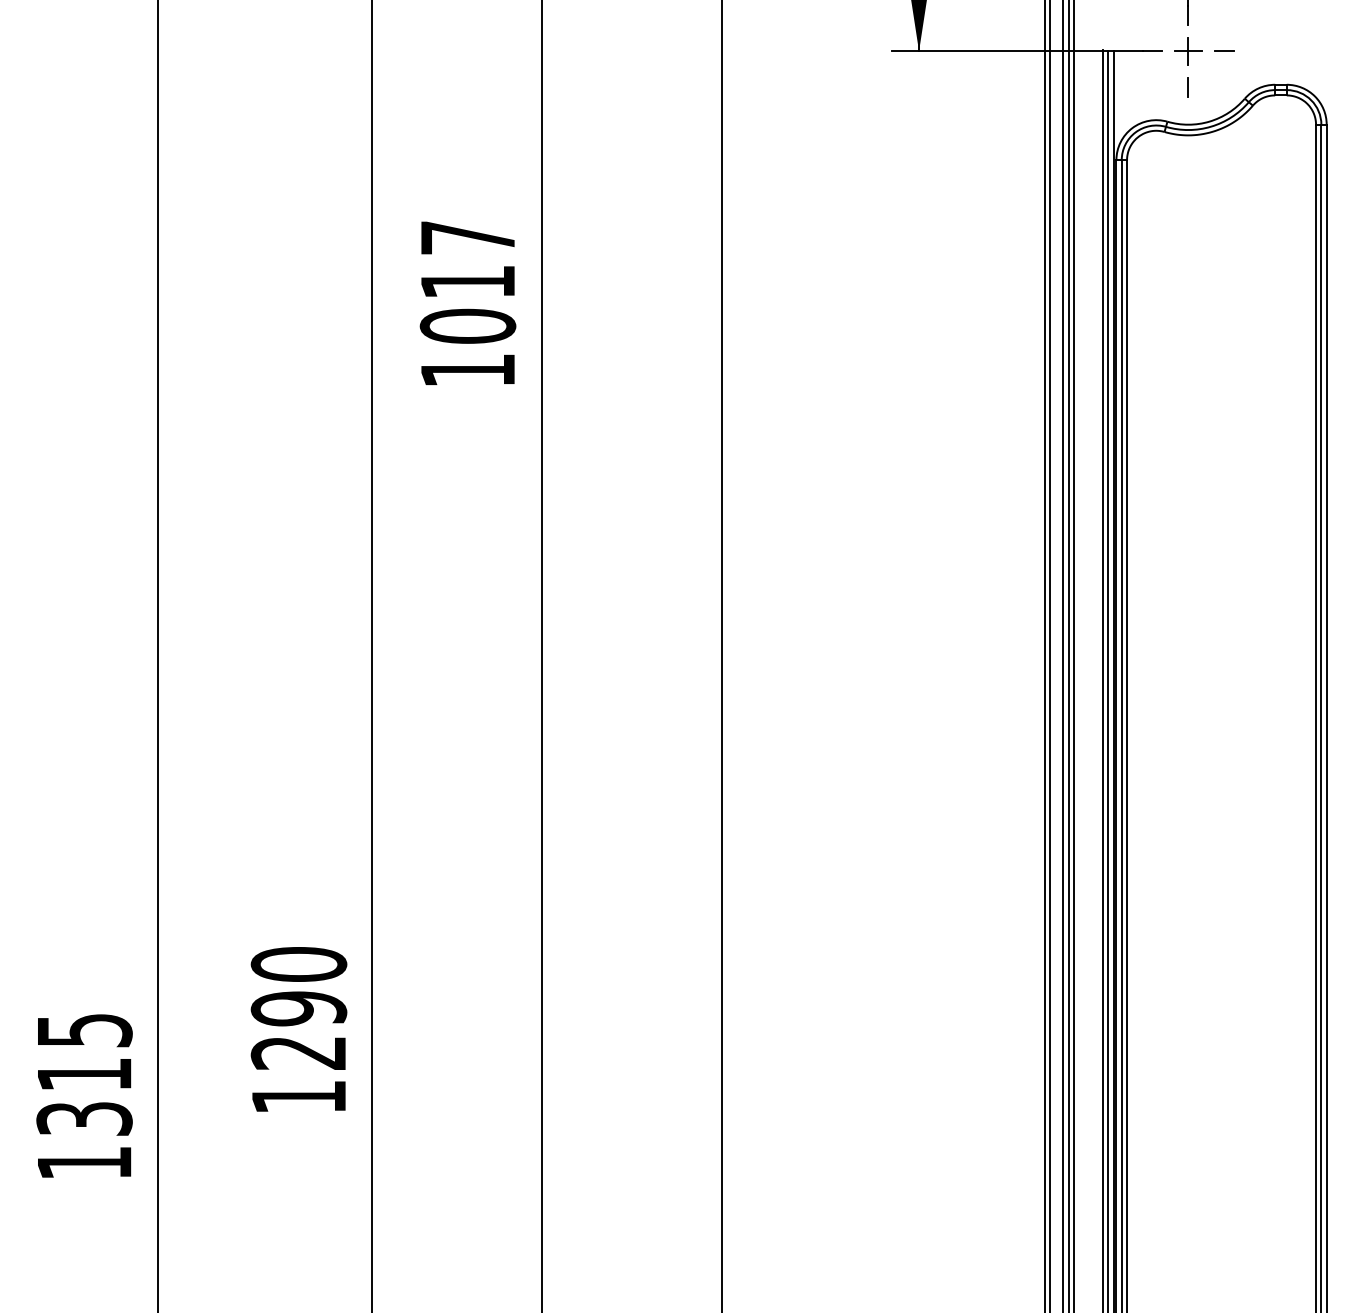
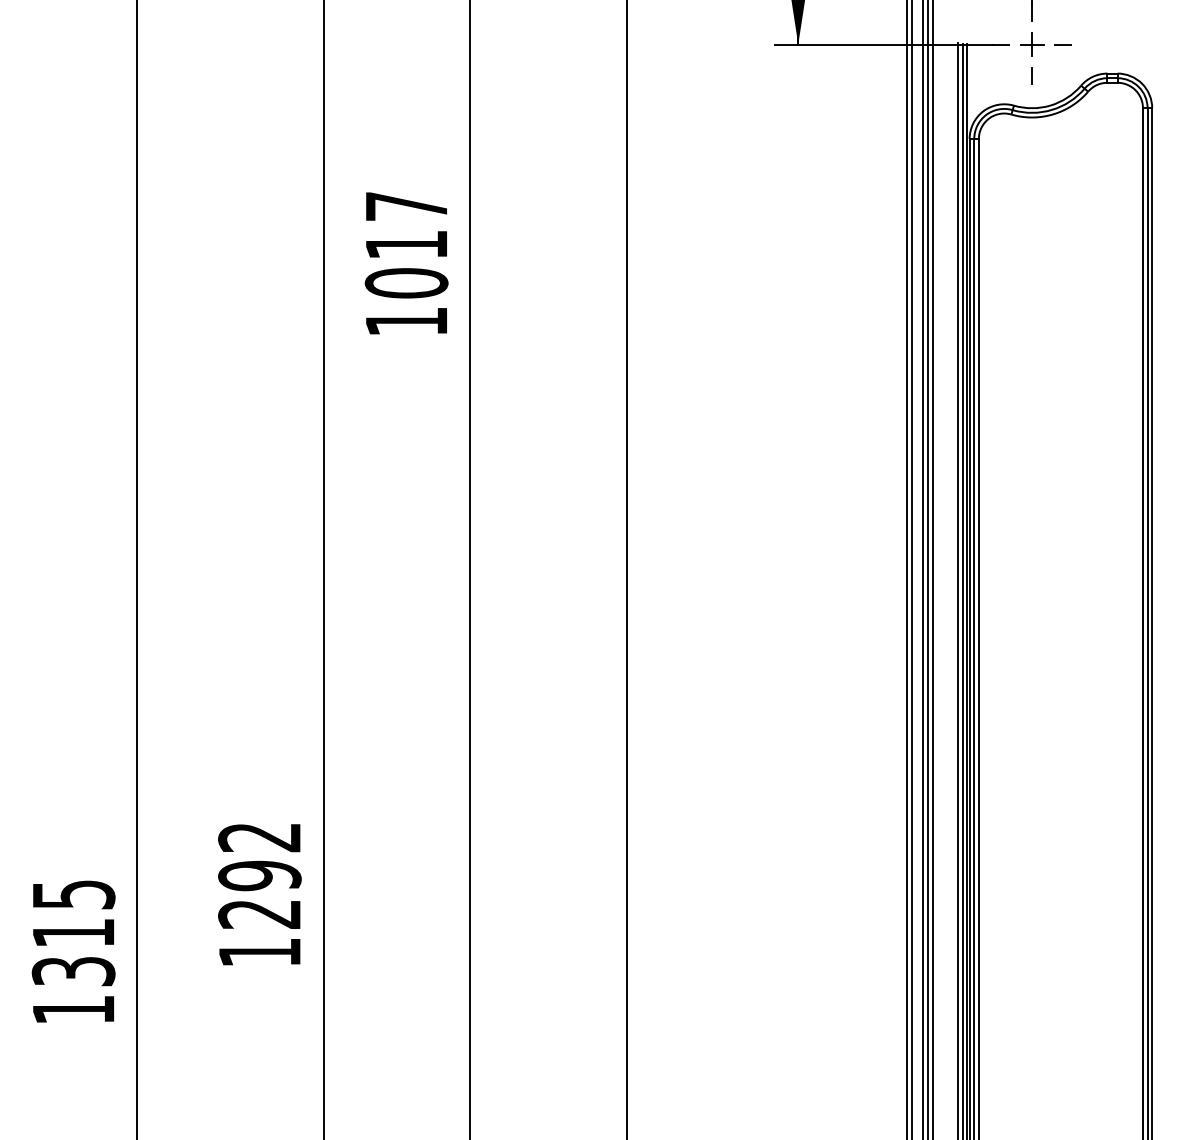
text: (298, 964) -> (259, 837), 1290 -> 1292

